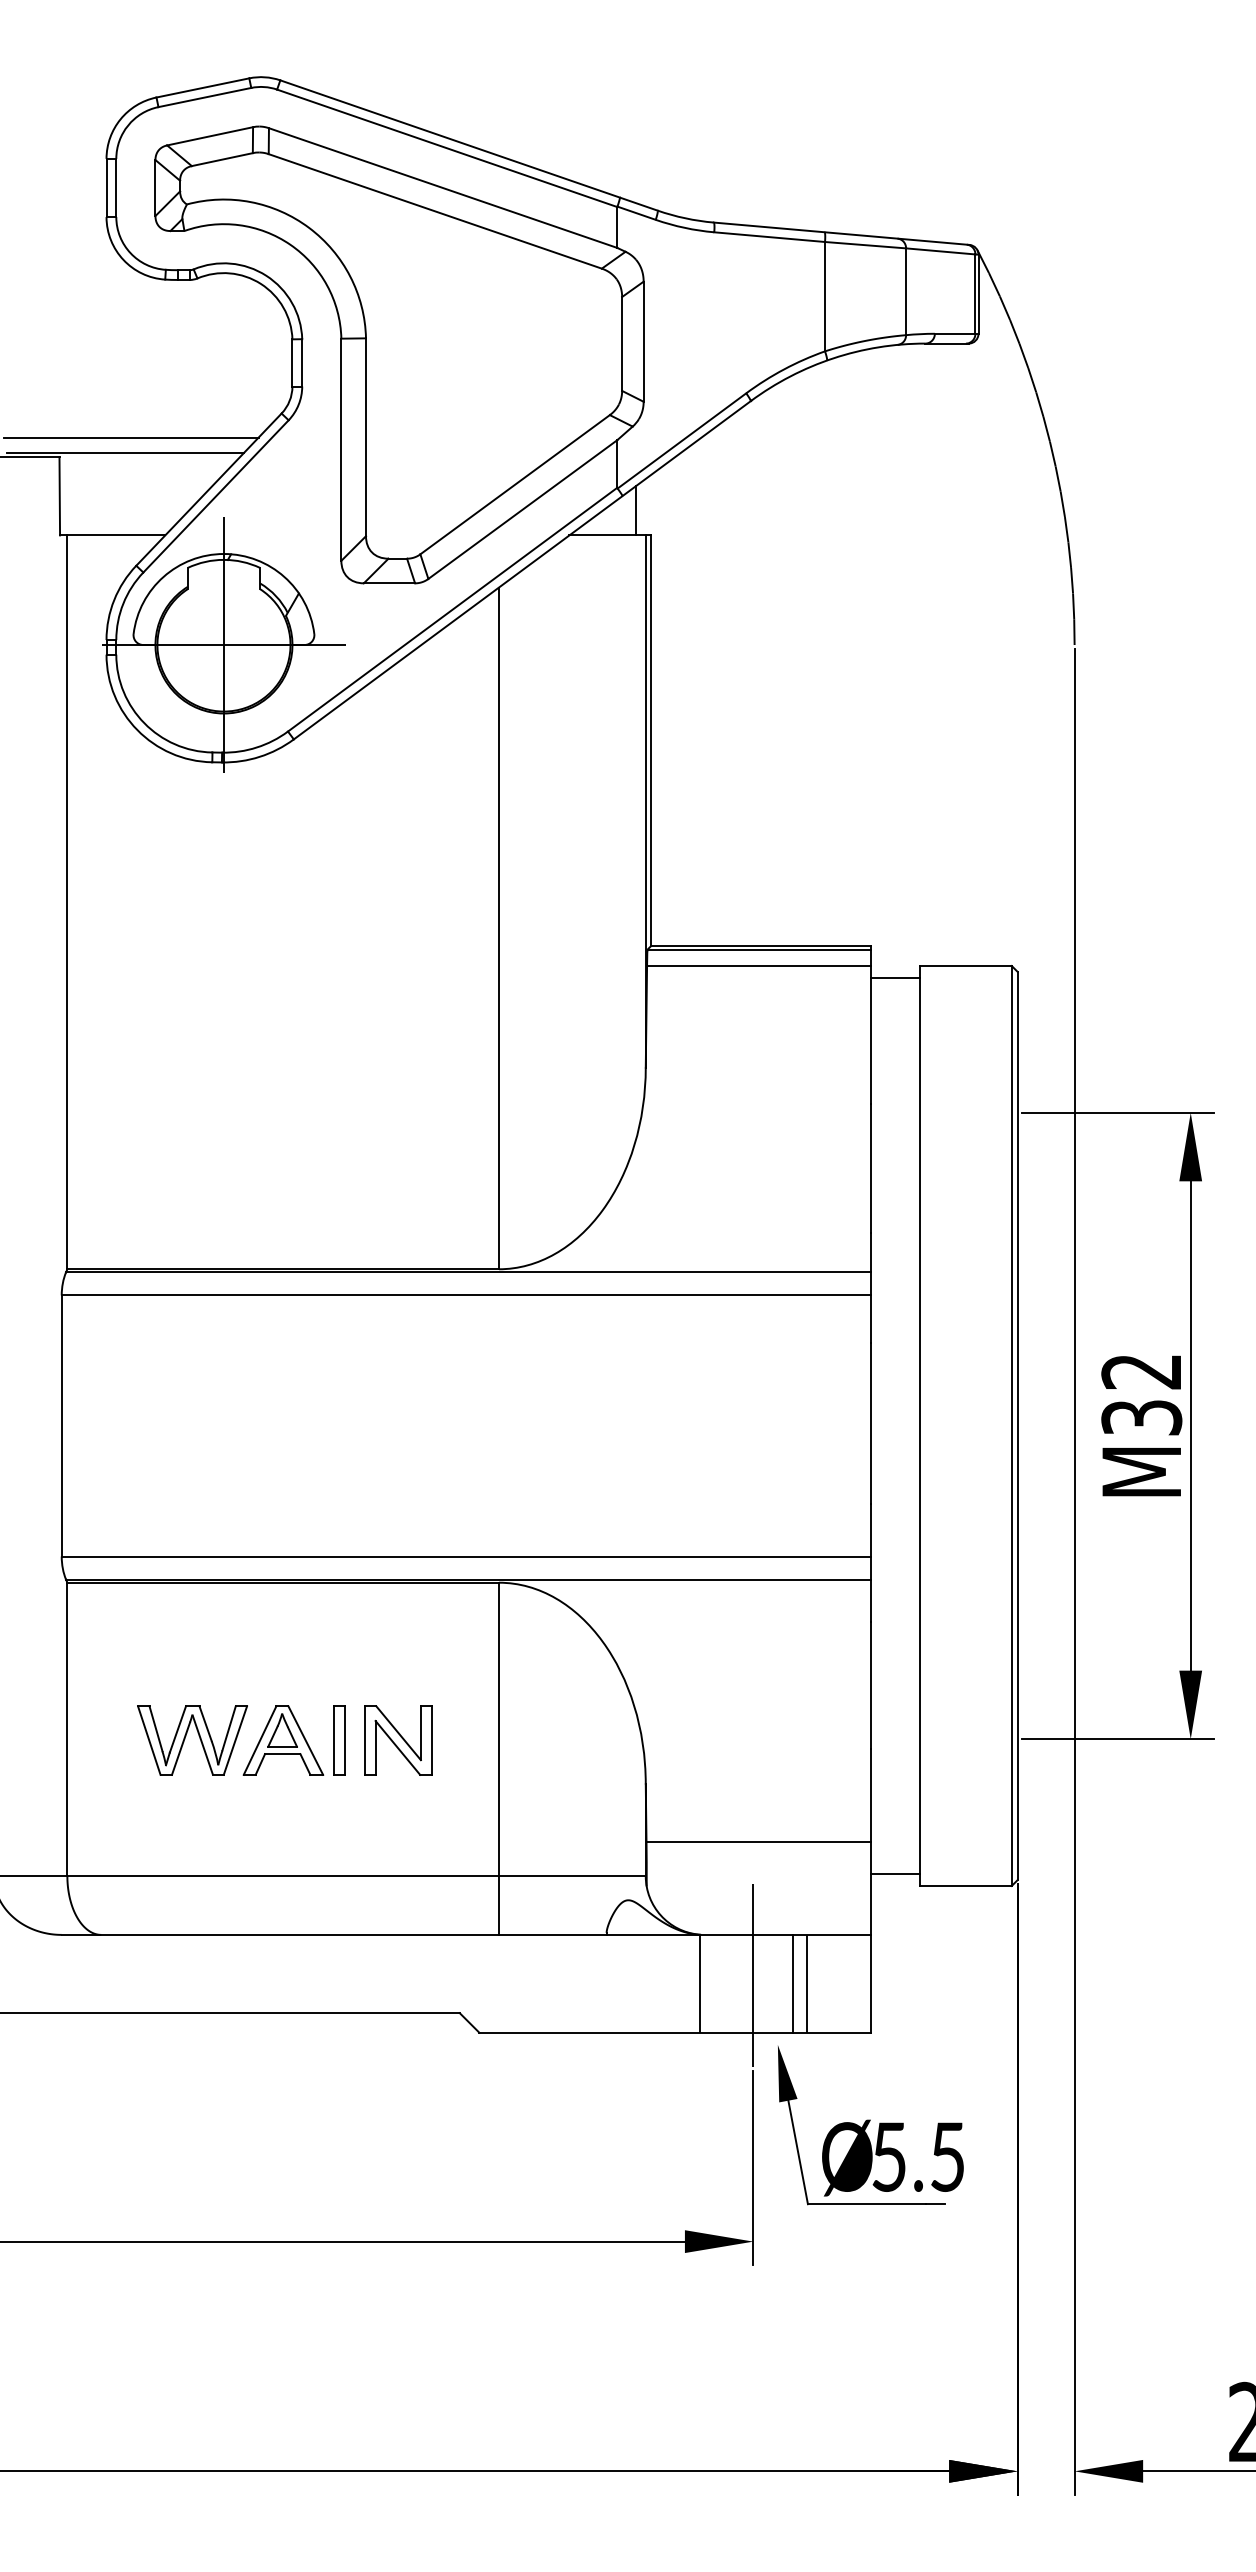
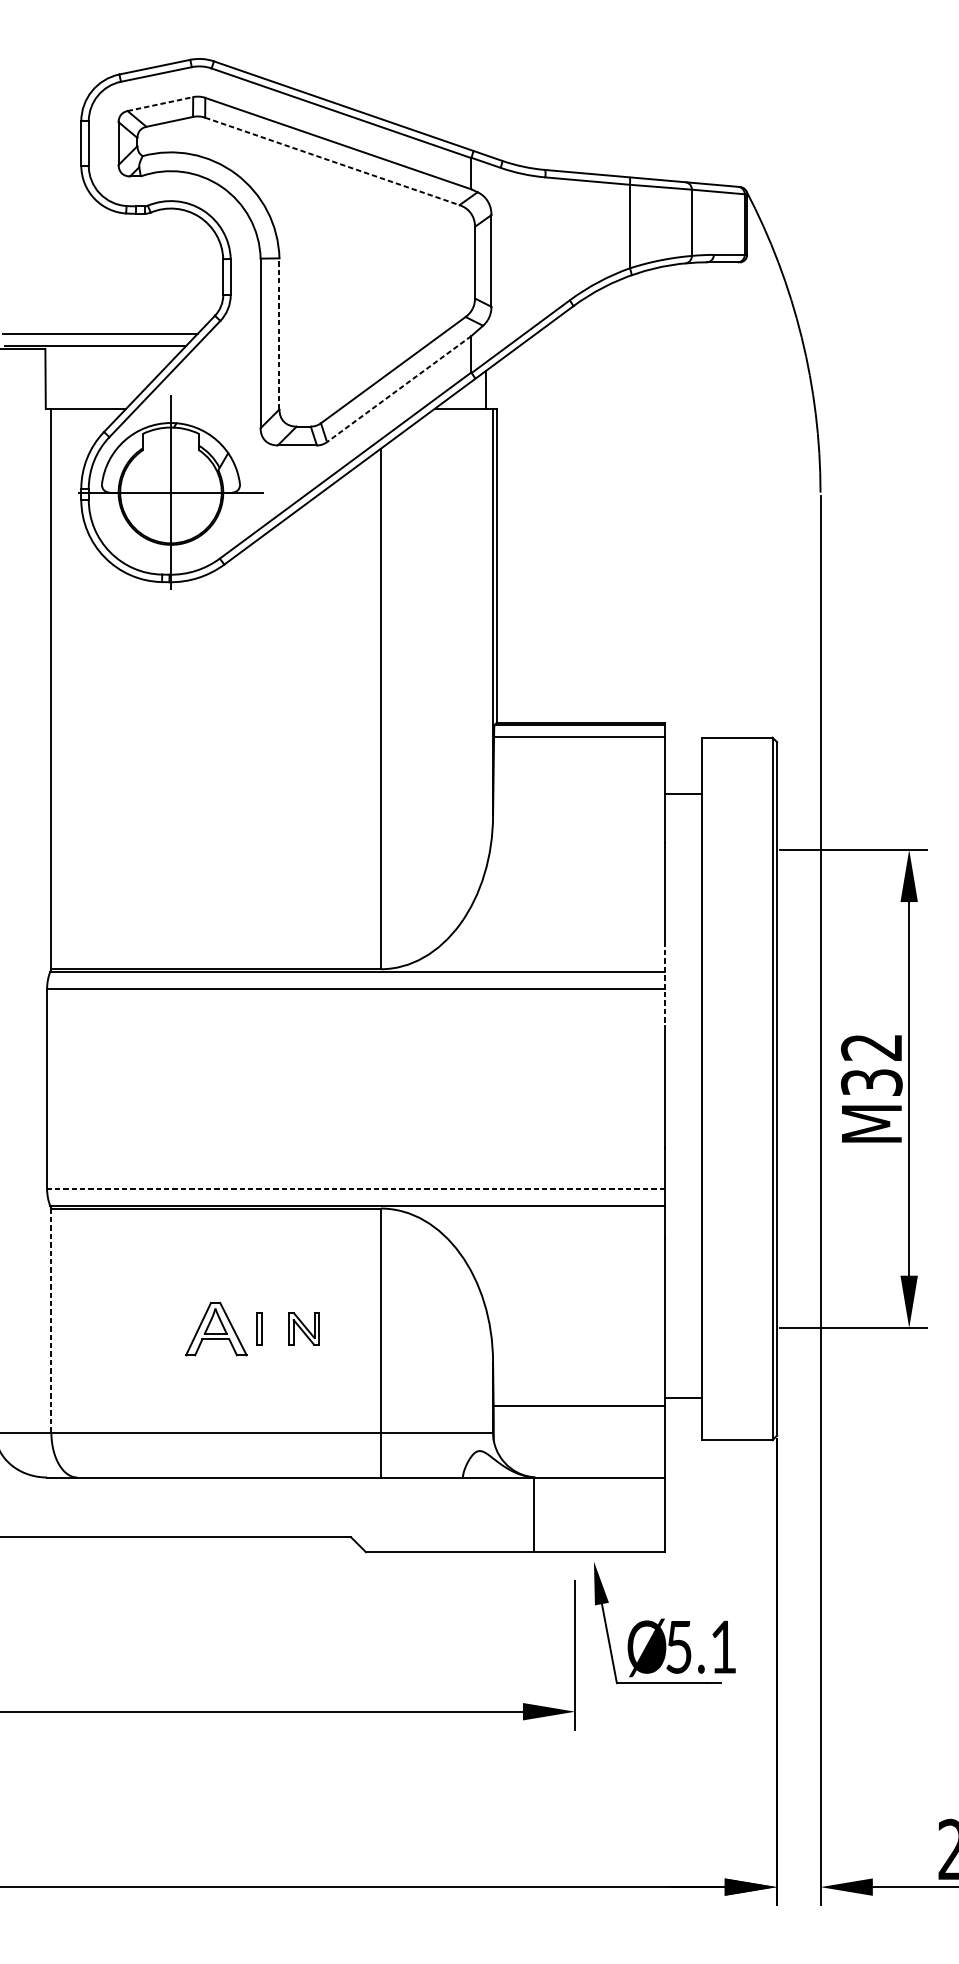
line: (210, 136) -> (160, 104), solid -> dashed
line: (435, 211) -> (332, 161), solid -> dashed
line: (366, 437) -> (279, 334), solid -> dashed
line: (522, 509) -> (398, 389), solid -> dashed
line: (894, 977) -> (682, 793), moved
line: (870, 1288) -> (664, 983), solid -> dashed
line: (466, 1556) -> (356, 1188), solid -> dashed
line: (67, 1729) -> (51, 1320), solid -> dashed
part: (185, 1739) -> (141, 1328), removed
part: (339, 1740) -> (259, 1329), size x0.6
part: (398, 1740) -> (304, 1329), size x0.6
line: (894, 1874) -> (682, 1397), moved
line: (753, 1975) -> (575, 1508), removed
line: (792, 1983) -> (605, 1514), removed
line: (807, 1983) -> (616, 1514), removed
text: (947, 2156) -> (723, 1646), 5.5 -> 5.1

